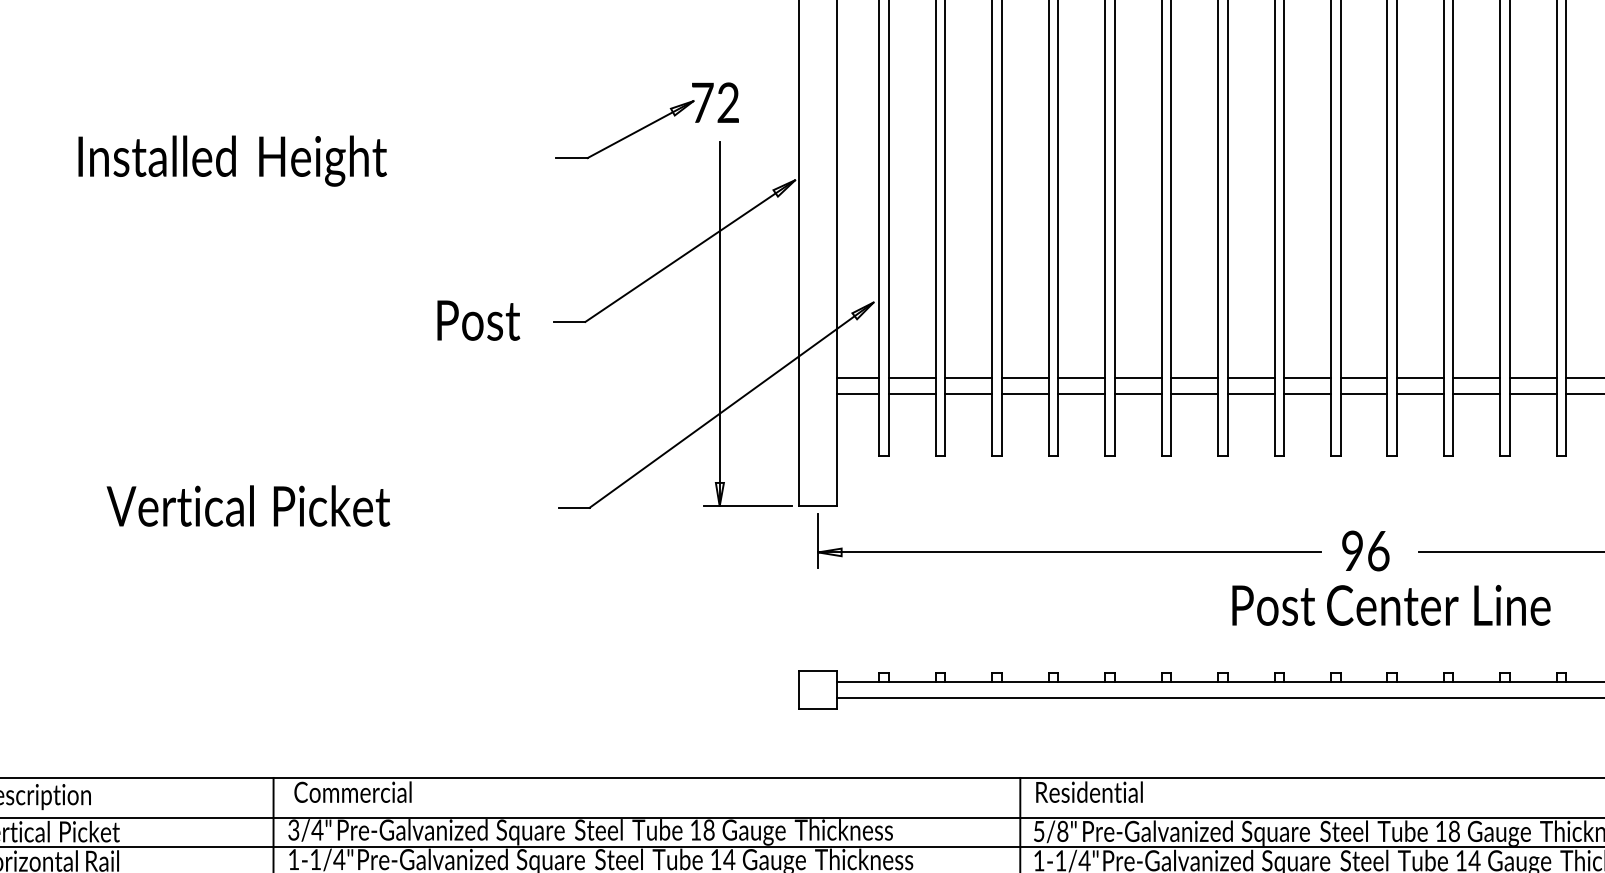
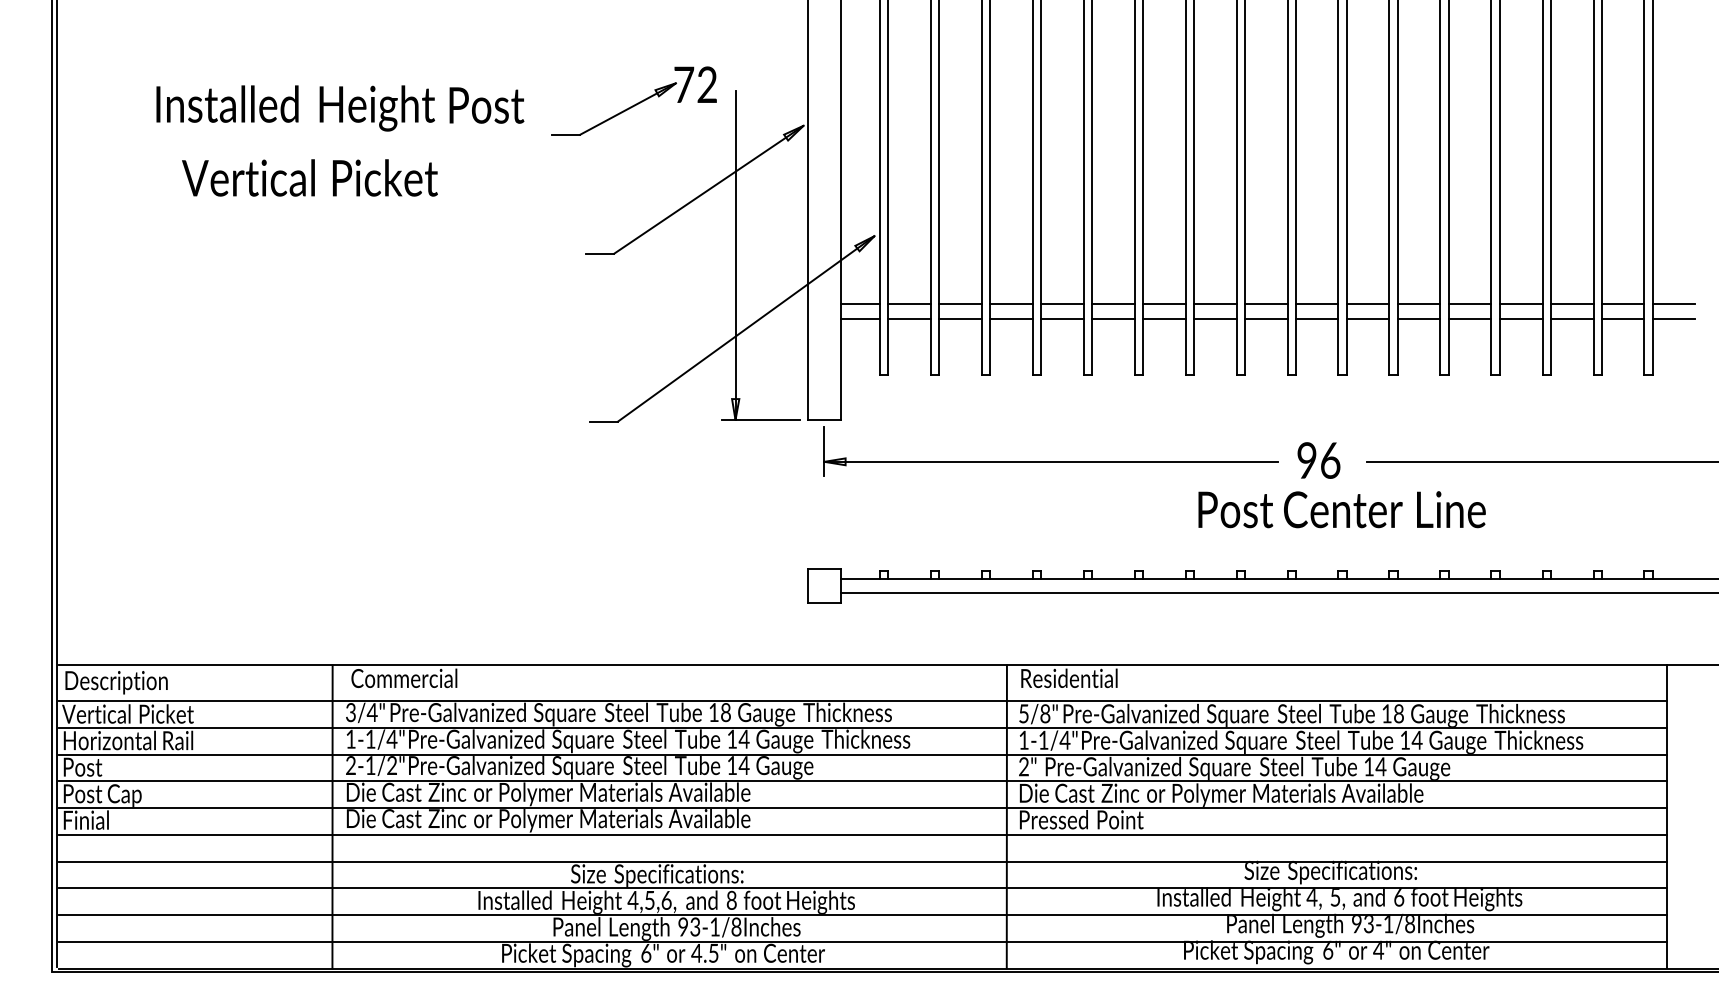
part: (646, 120) -> (633, 100), moved
text: (478, 320) -> (486, 105), moved
text: (247, 505) -> (309, 177), moved

